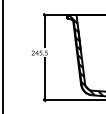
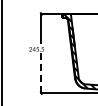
line: (44, 79) -> (41, 73), solid -> dashed

